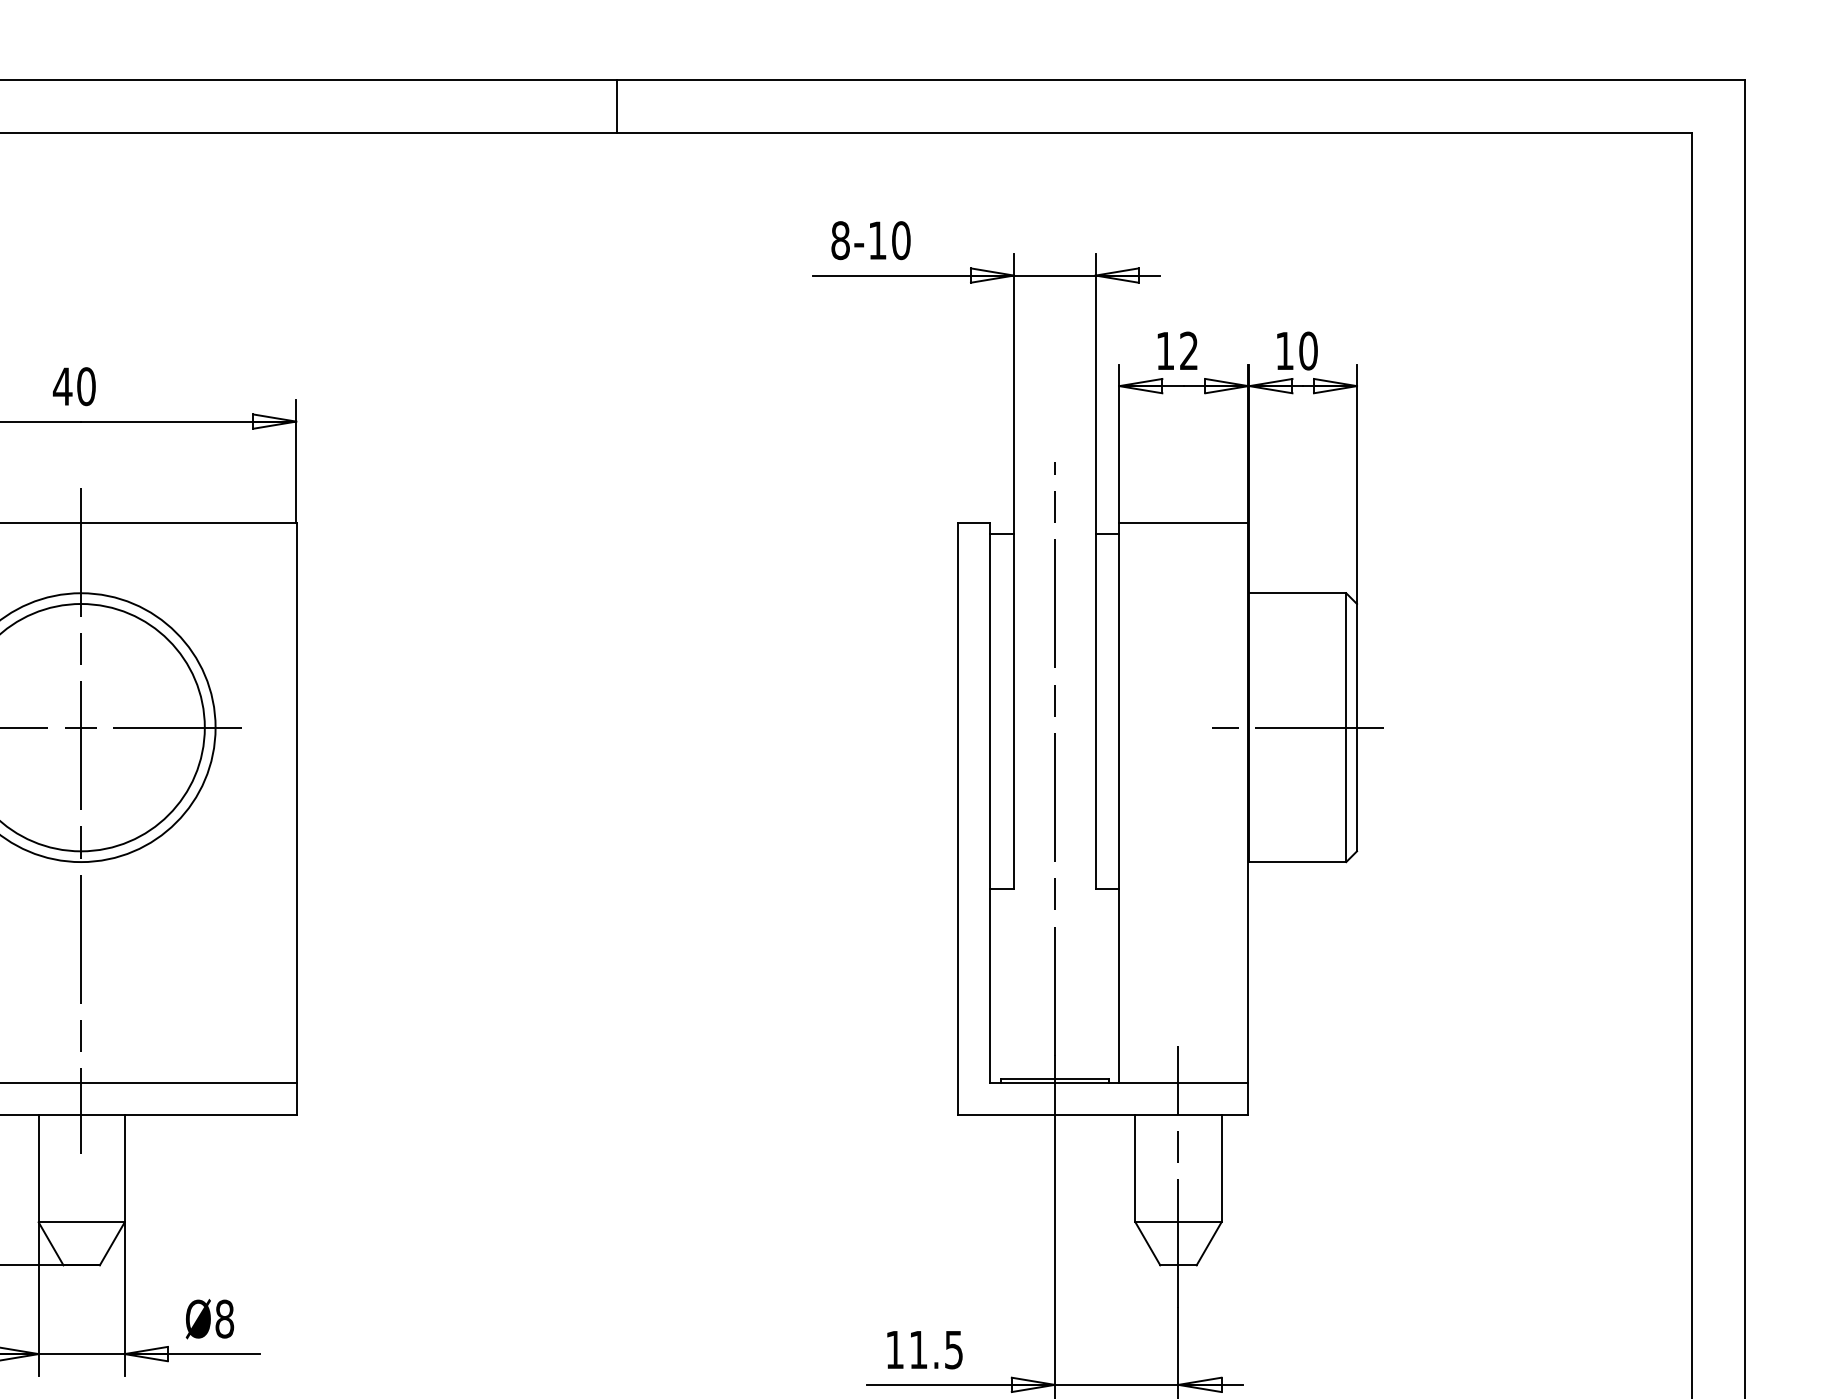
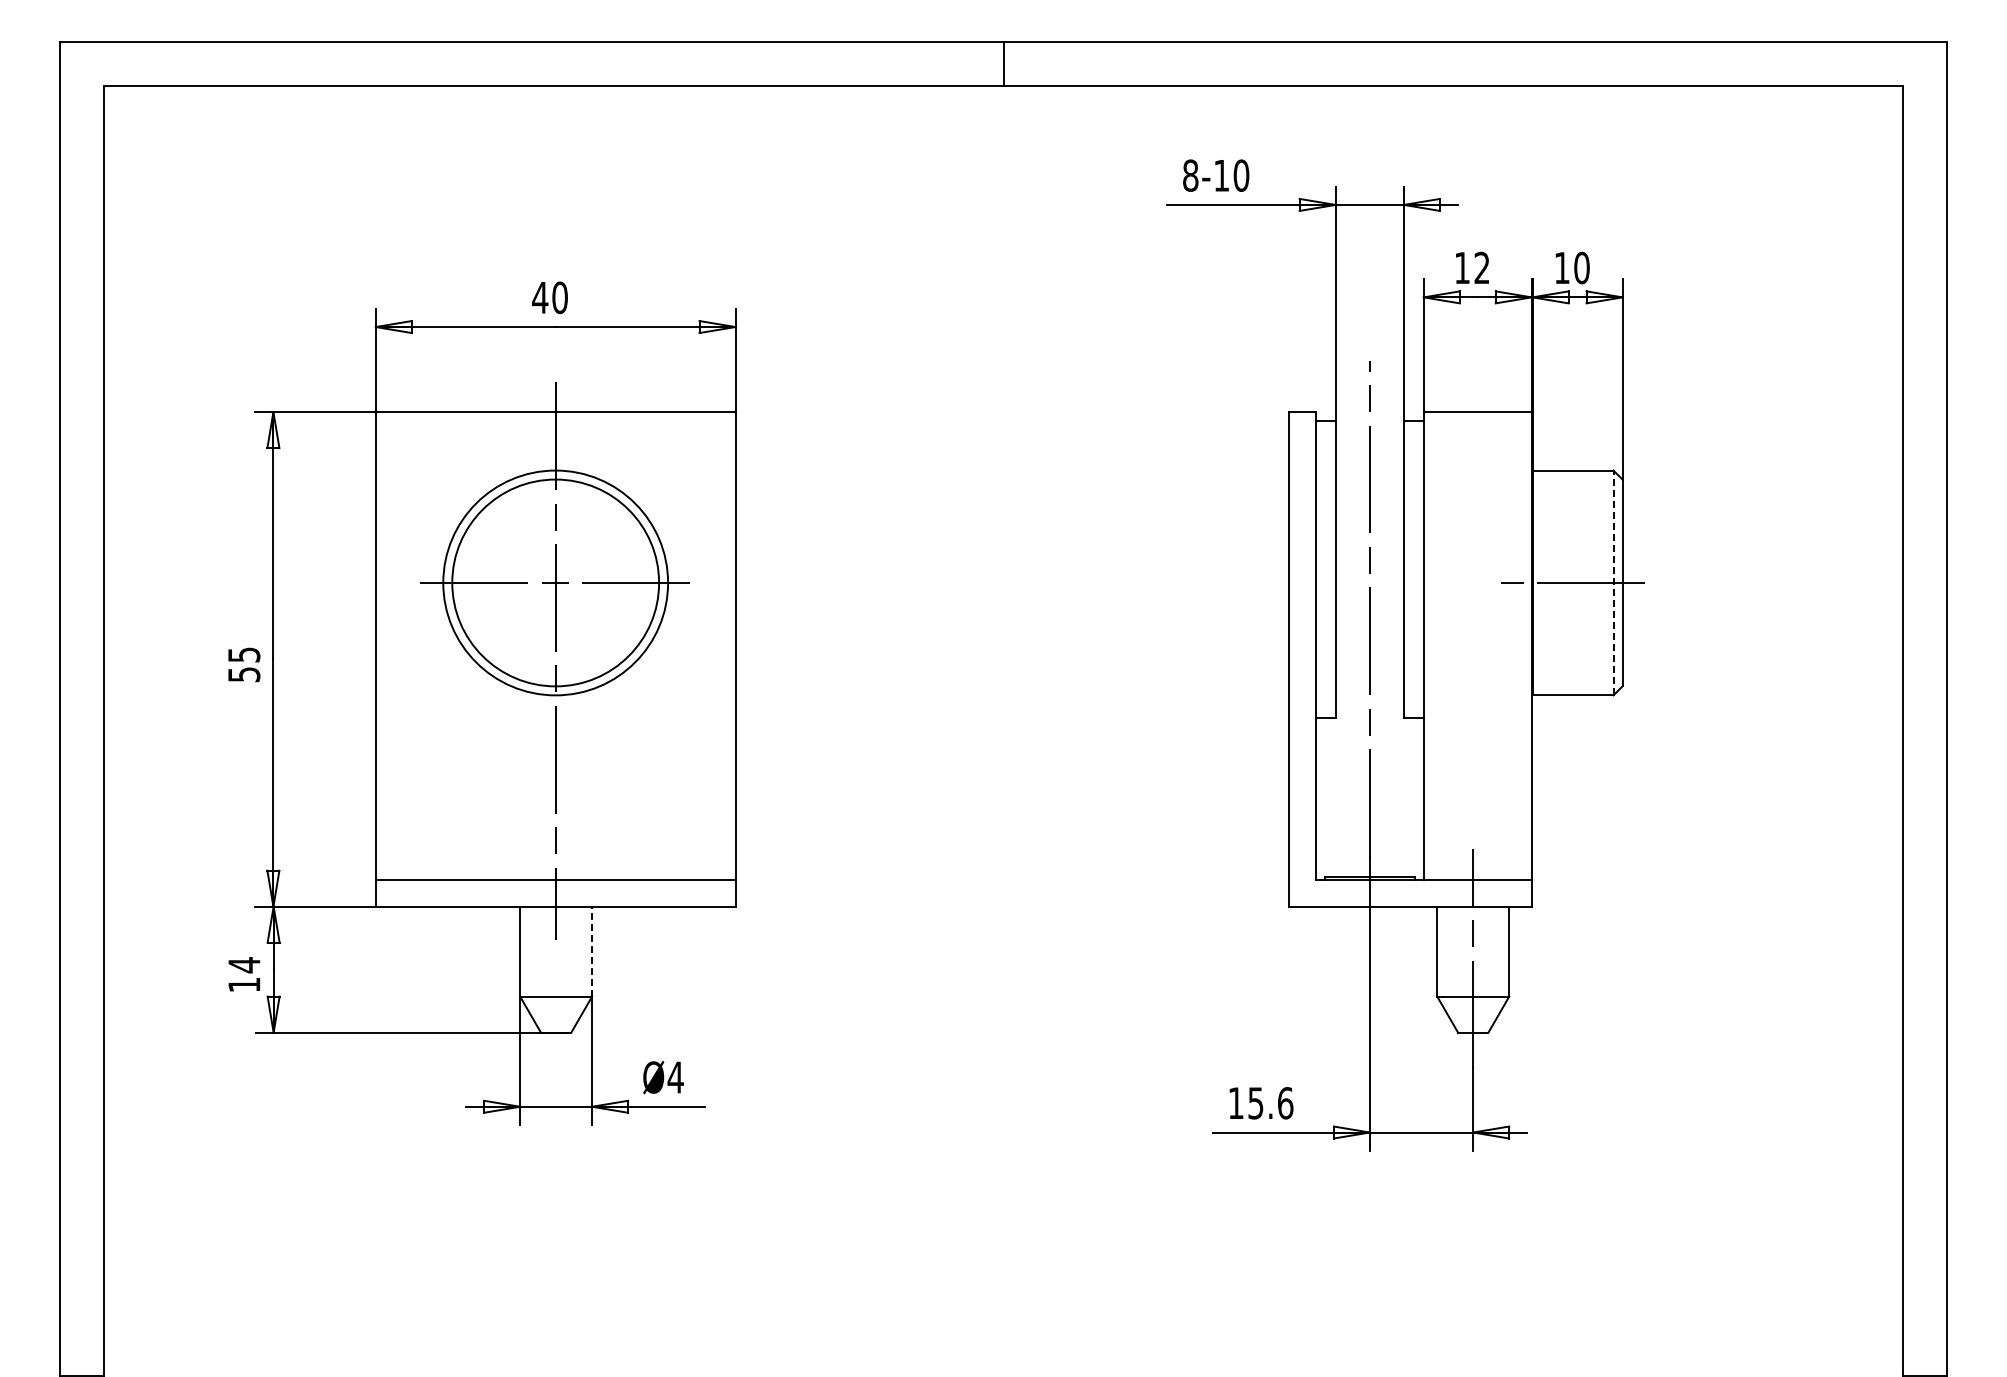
line: (1346, 727) -> (1613, 582), solid -> dashed
line: (125, 1168) -> (592, 951), solid -> dashed
text: (224, 1319) -> (675, 1077), Ø8 -> Ø4
text: (936, 1350) -> (1270, 1103), 11.5 -> 15.6

